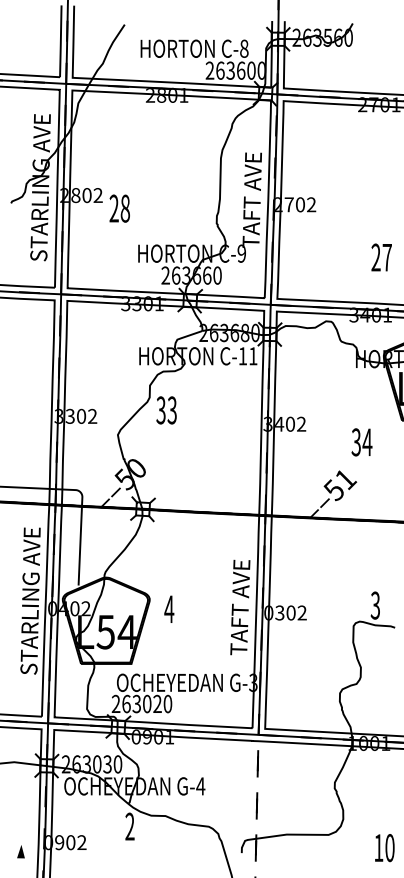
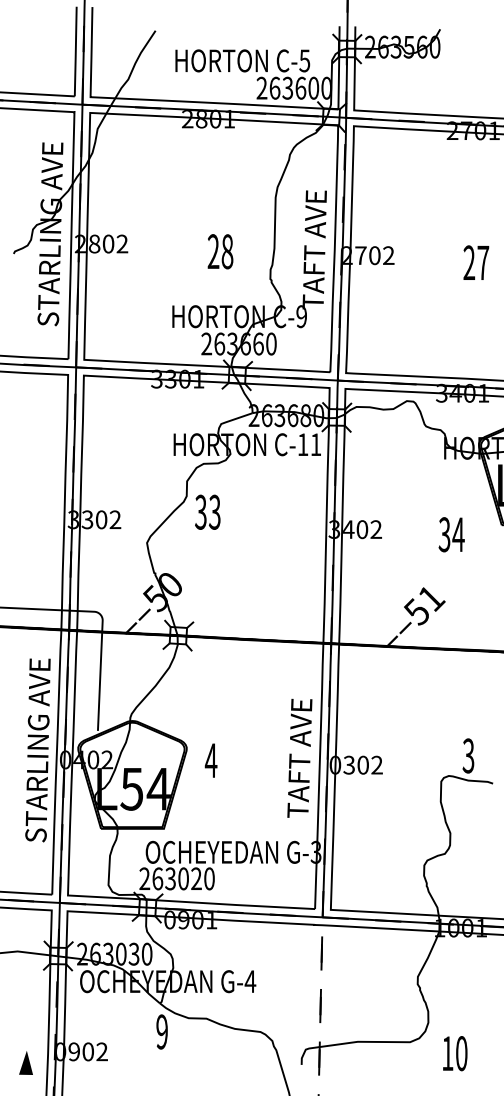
text: (243, 48) -> (303, 60), C-8 -> C-5
text: (119, 208) -> (220, 251), moved
text: (381, 257) -> (476, 262), moved
text: (361, 442) -> (451, 534), moved
text: (129, 826) -> (161, 1031), 2 -> 9
text: (384, 848) -> (454, 1054), moved
part: (20, 851) -> (25, 1062), size x1.43

